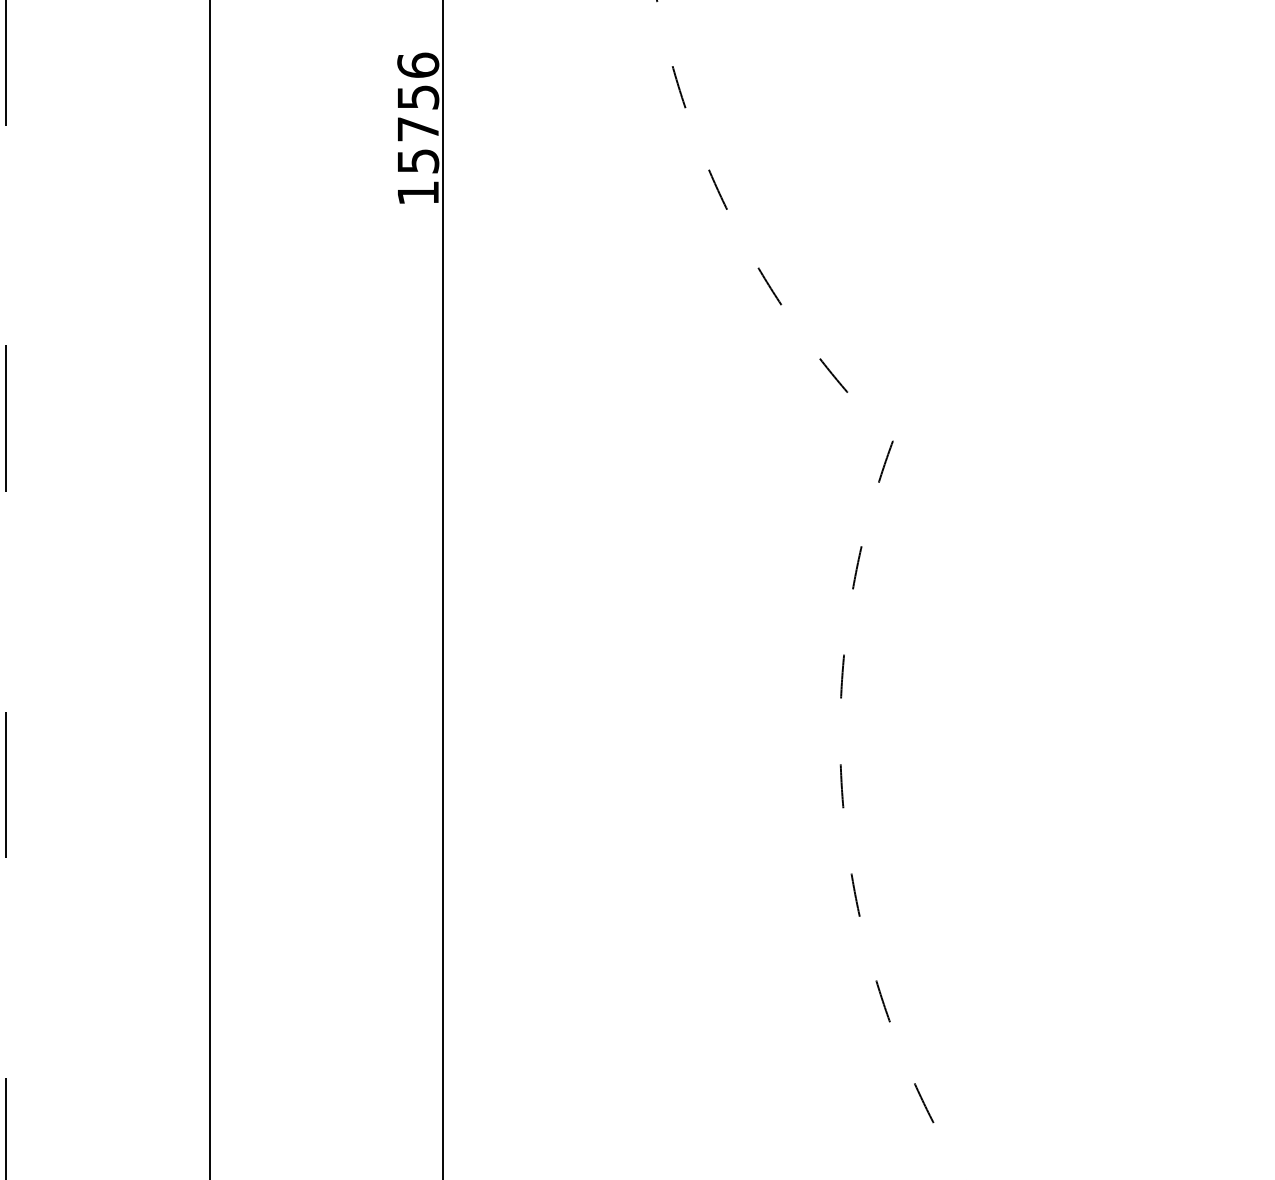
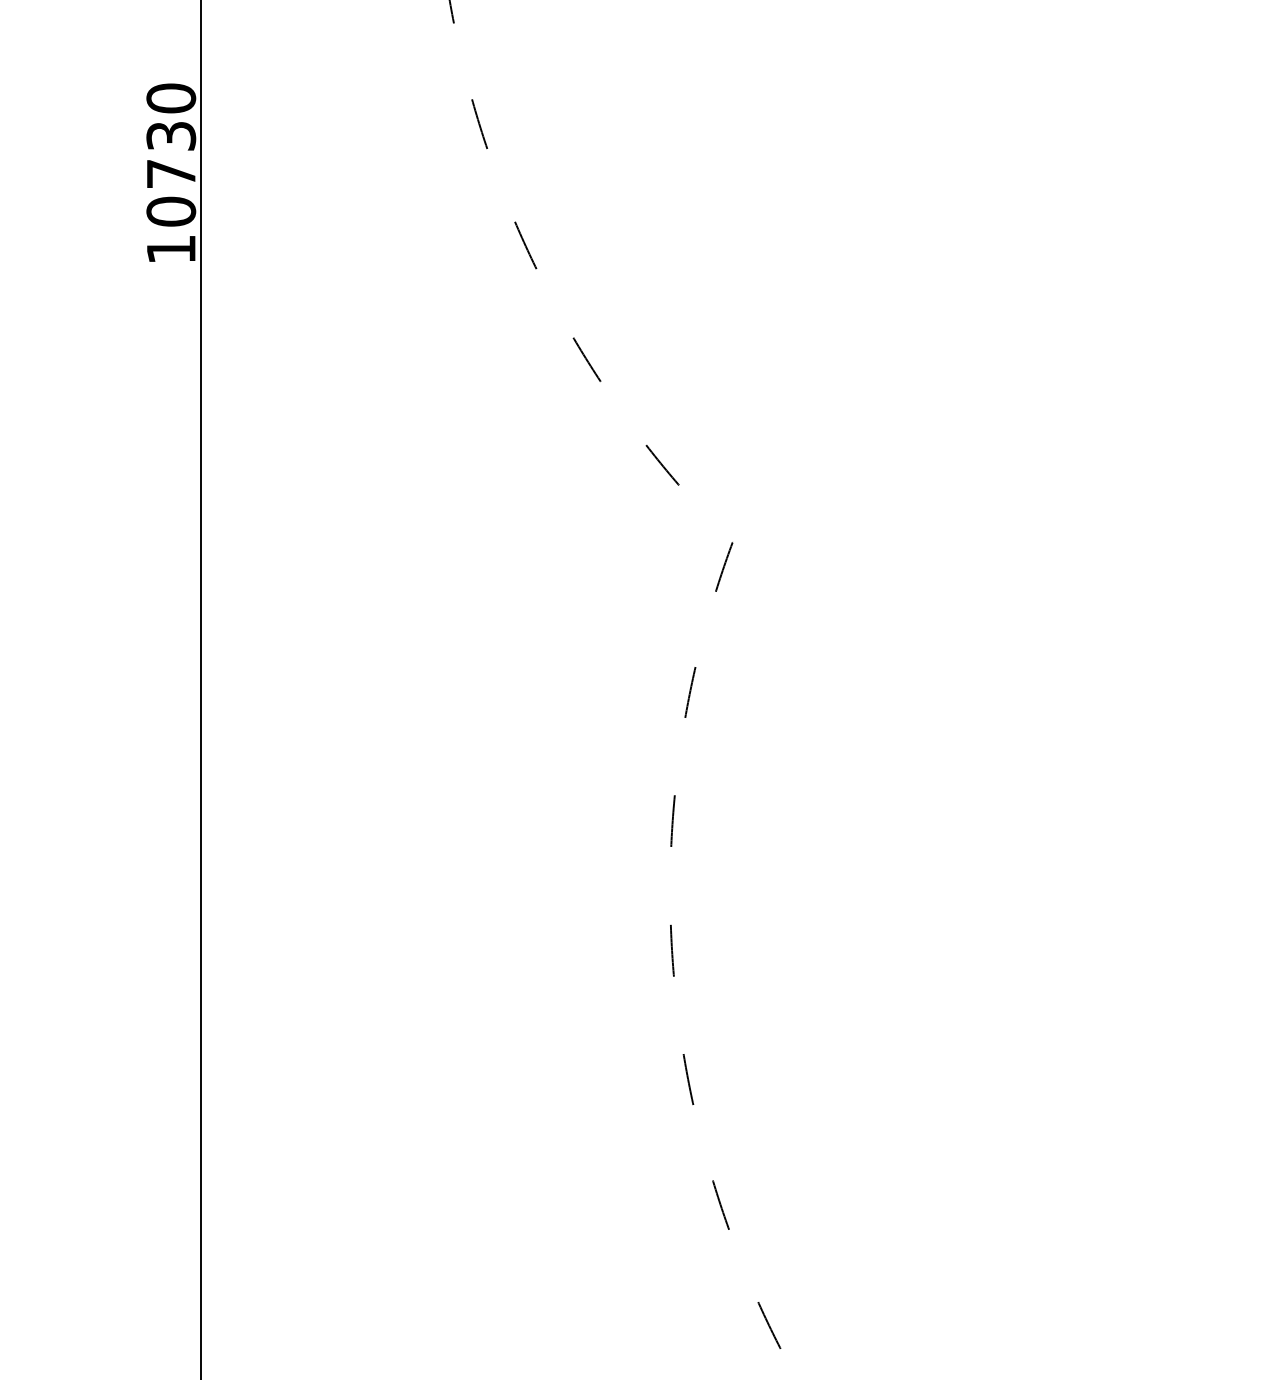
text: (418, 112) -> (171, 154), 15756 -> 10730

